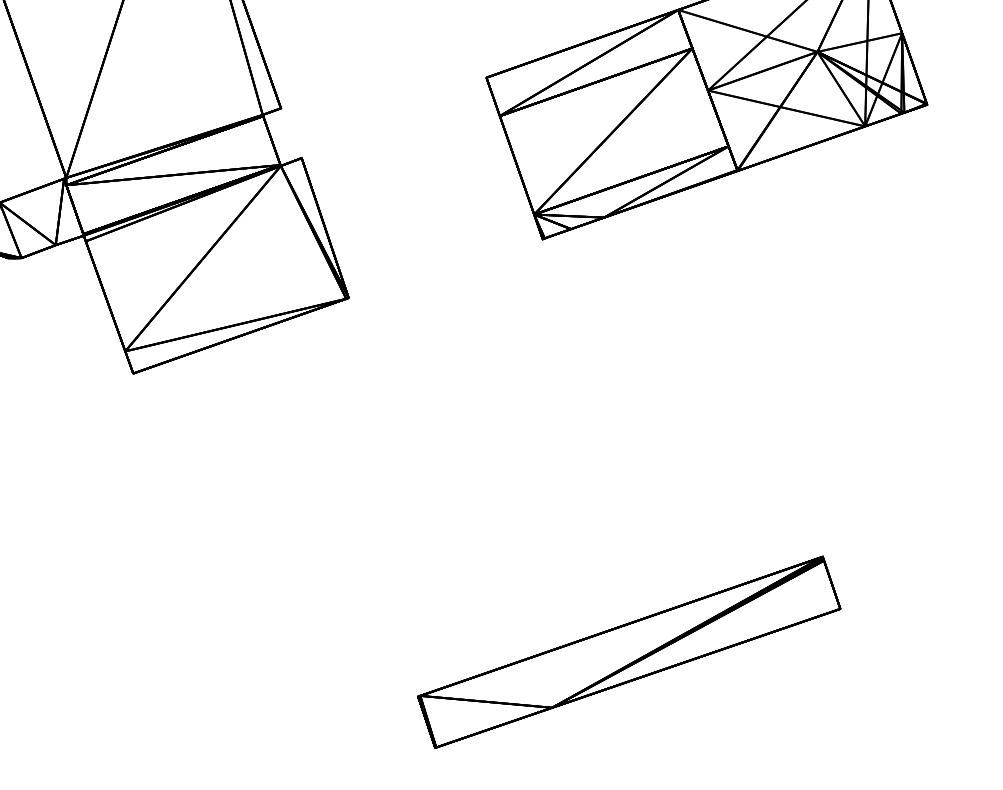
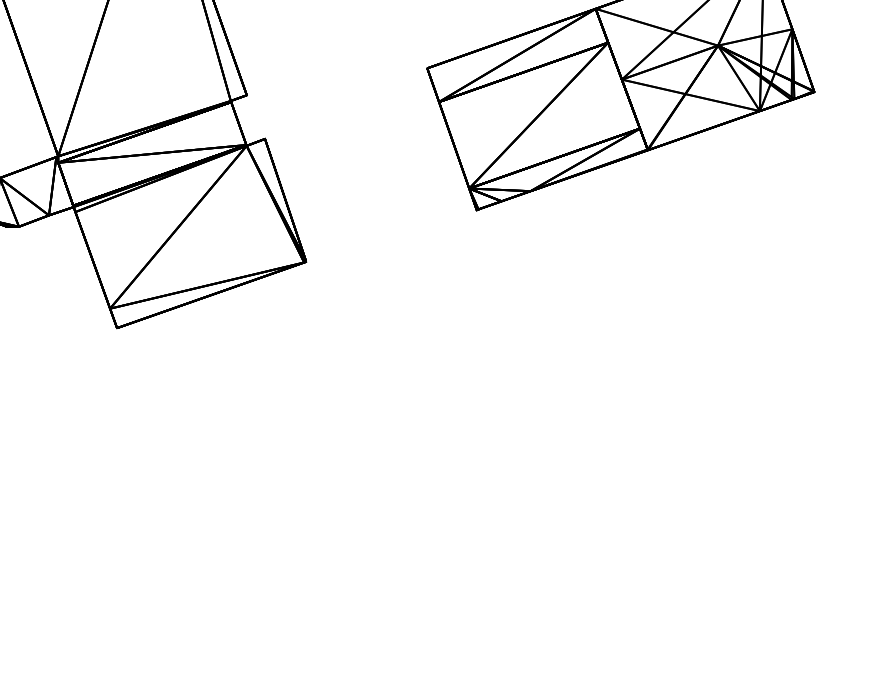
part: (629, 651) -> (552, 572), removed

